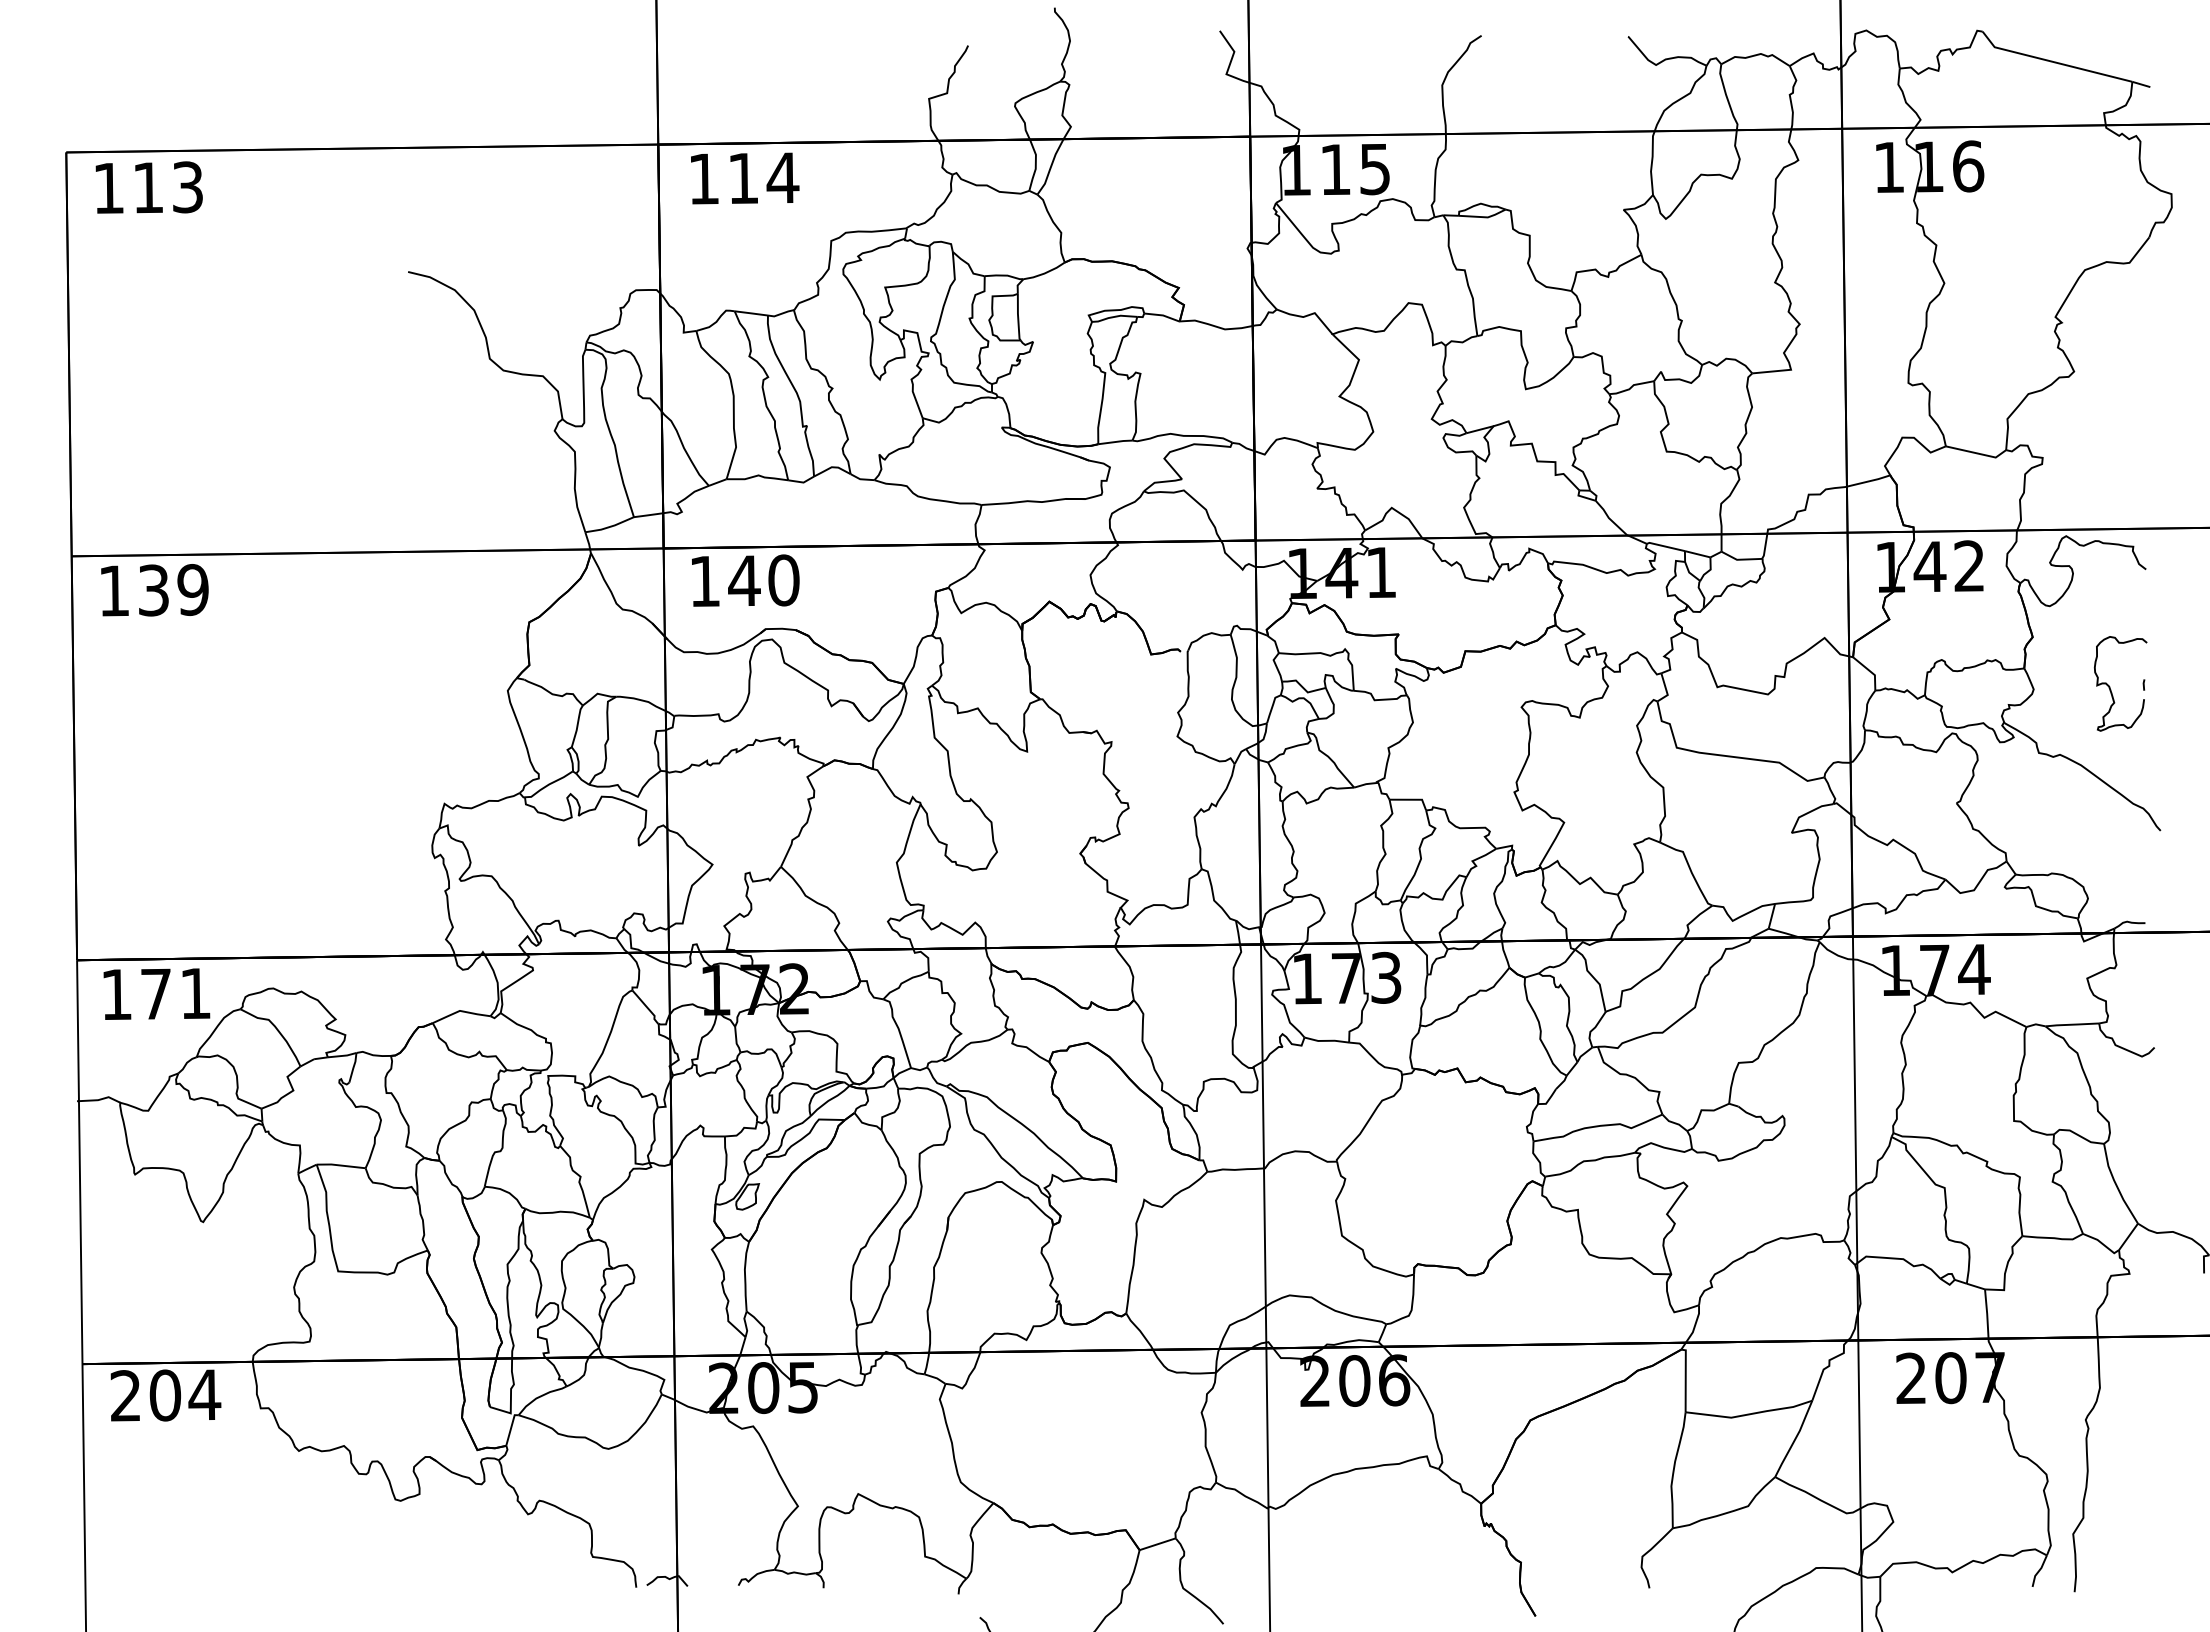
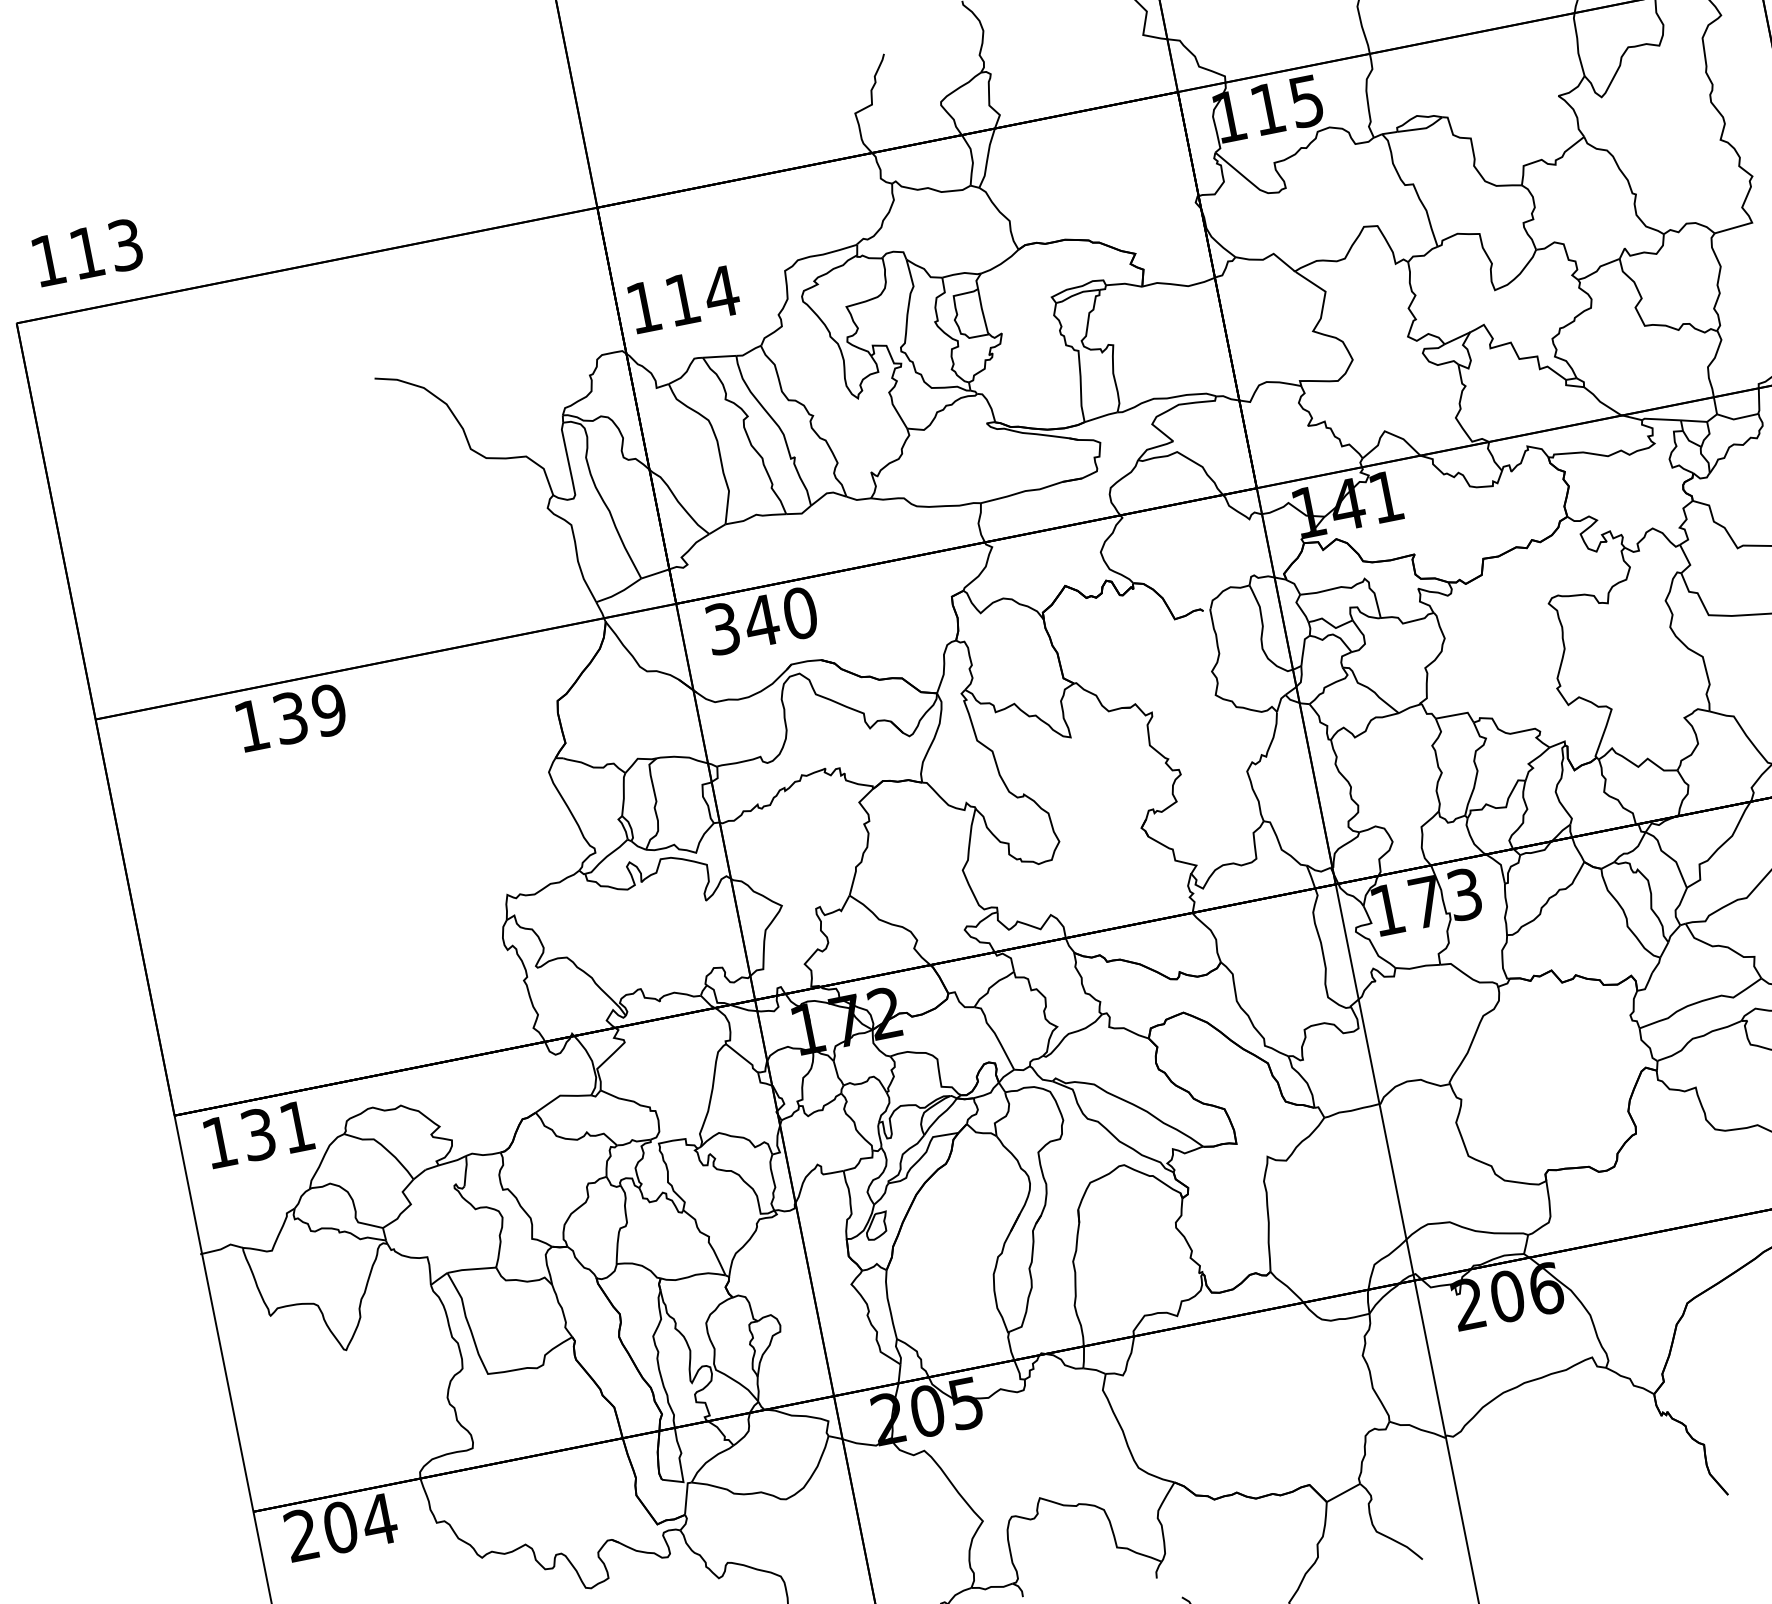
text: (745, 178) -> (684, 299), moved
text: (148, 187) -> (87, 252), moved
text: (704, 581) -> (722, 628), 140 -> 340
text: (154, 590) -> (291, 717), moved
text: (156, 994) -> (258, 1134), 171 -> 131

